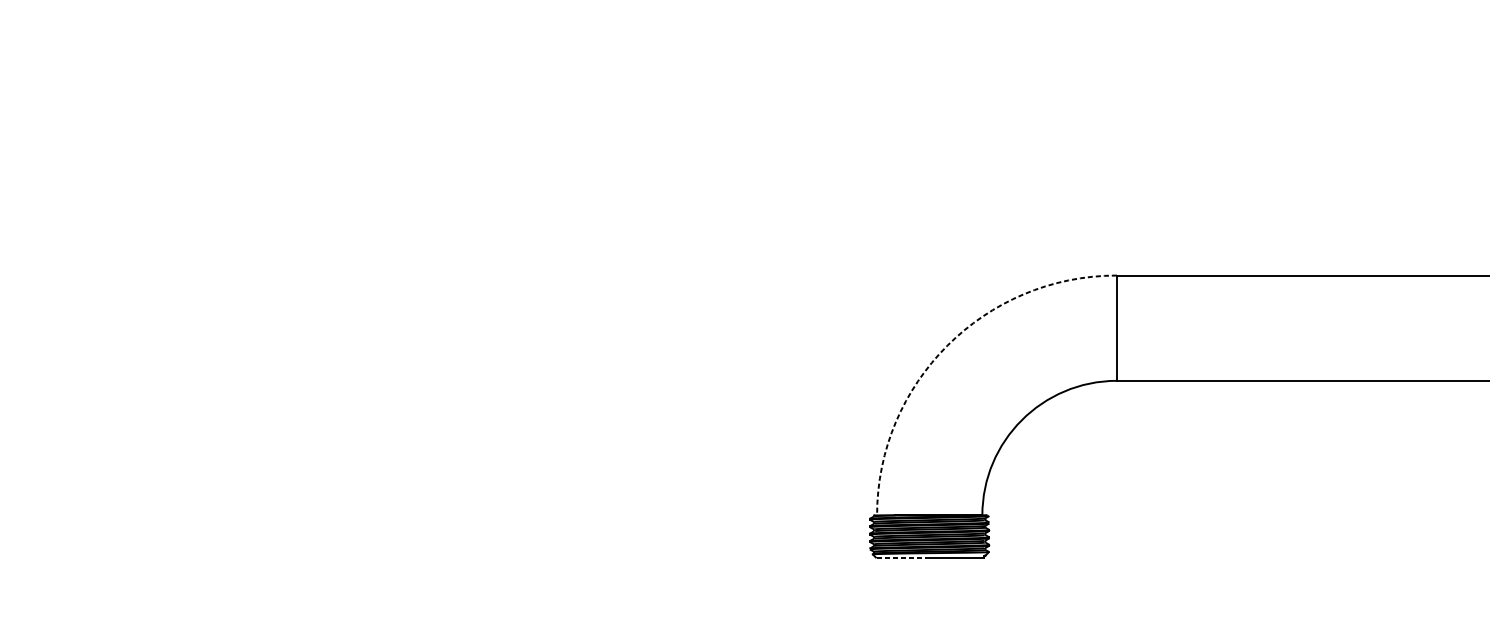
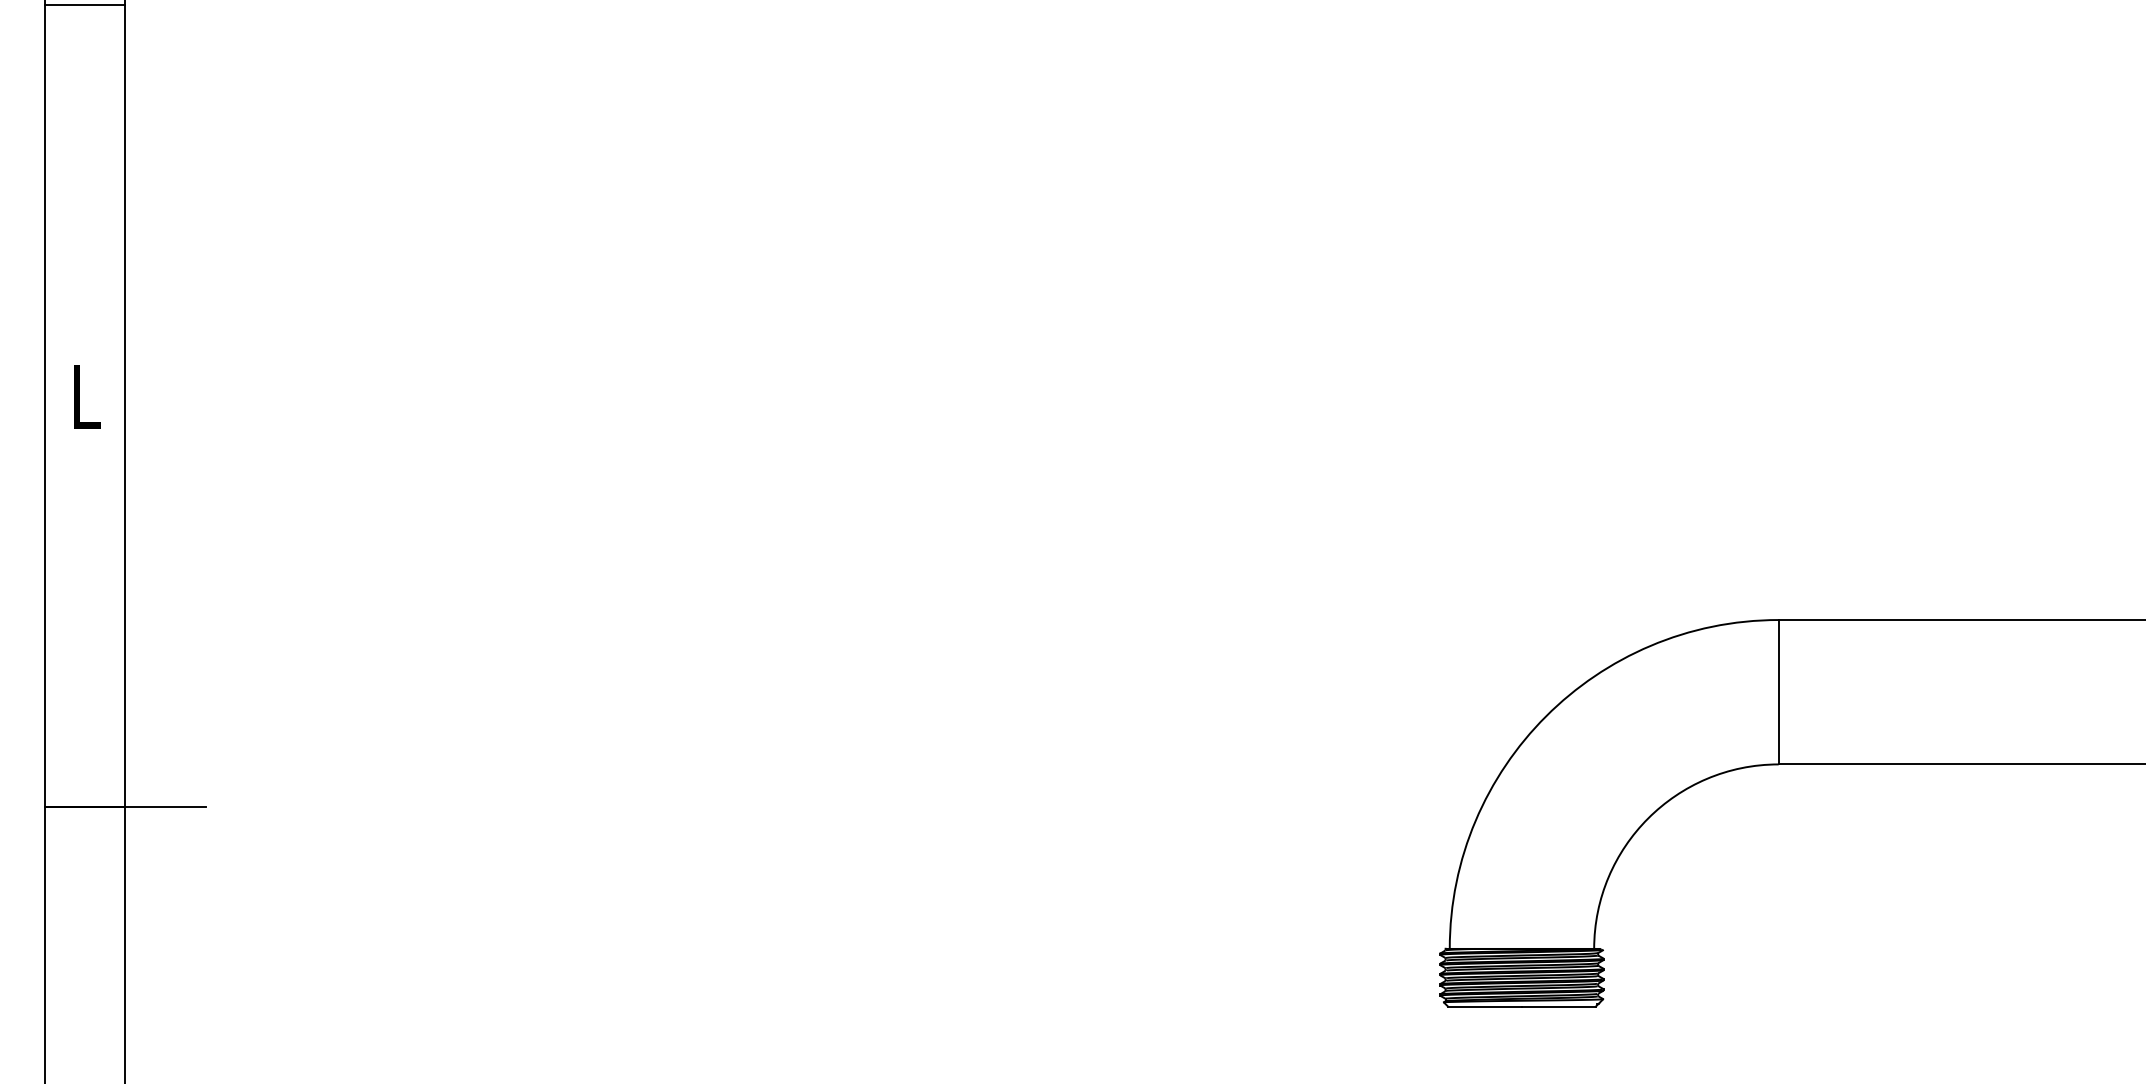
arc: (947, 345) -> (1546, 716), dashed -> solid
line: (903, 557) -> (1485, 1006), dashed -> solid

